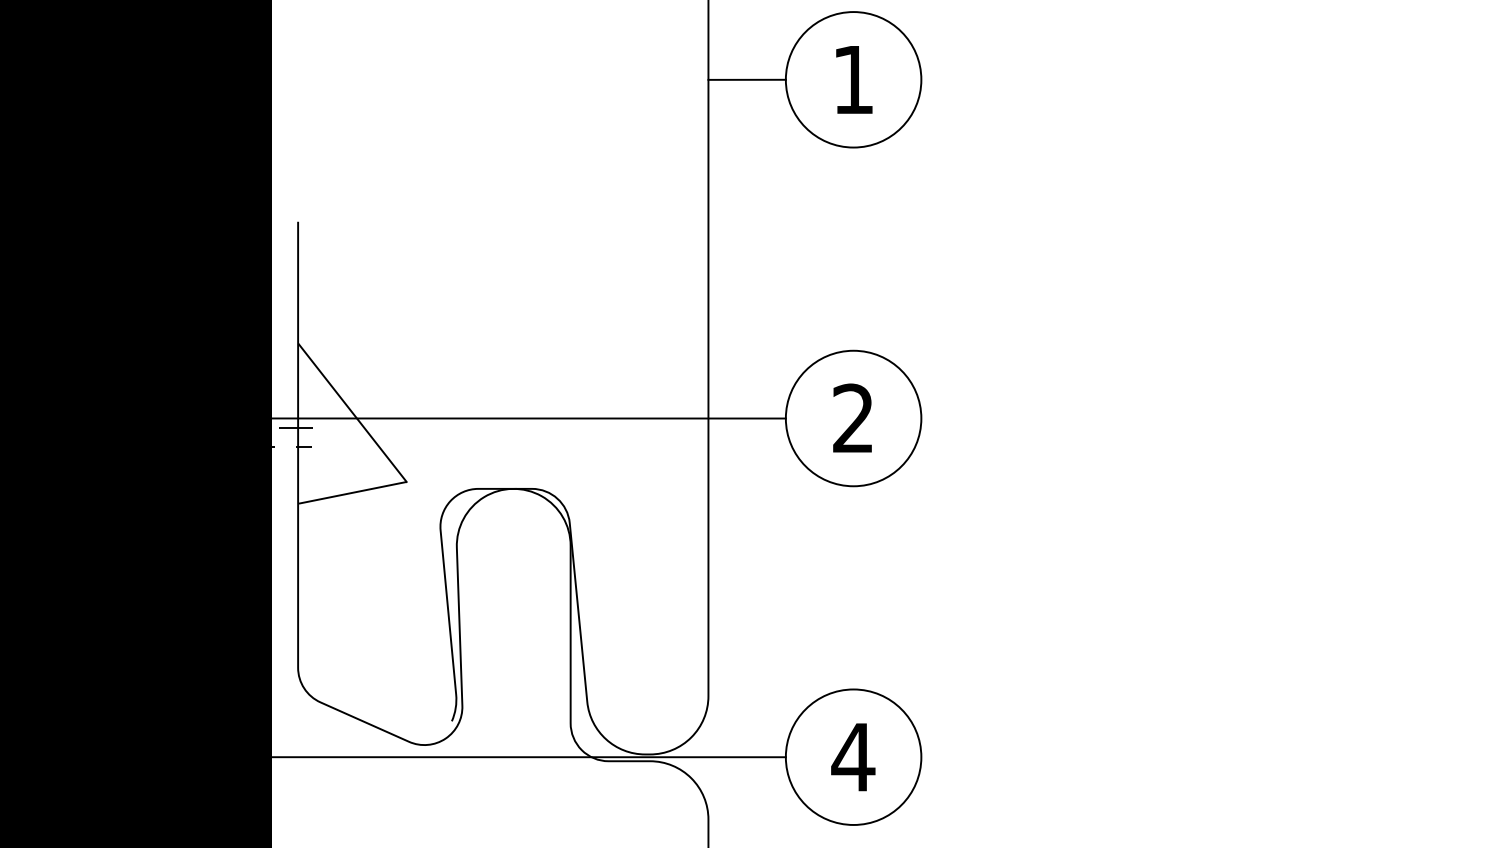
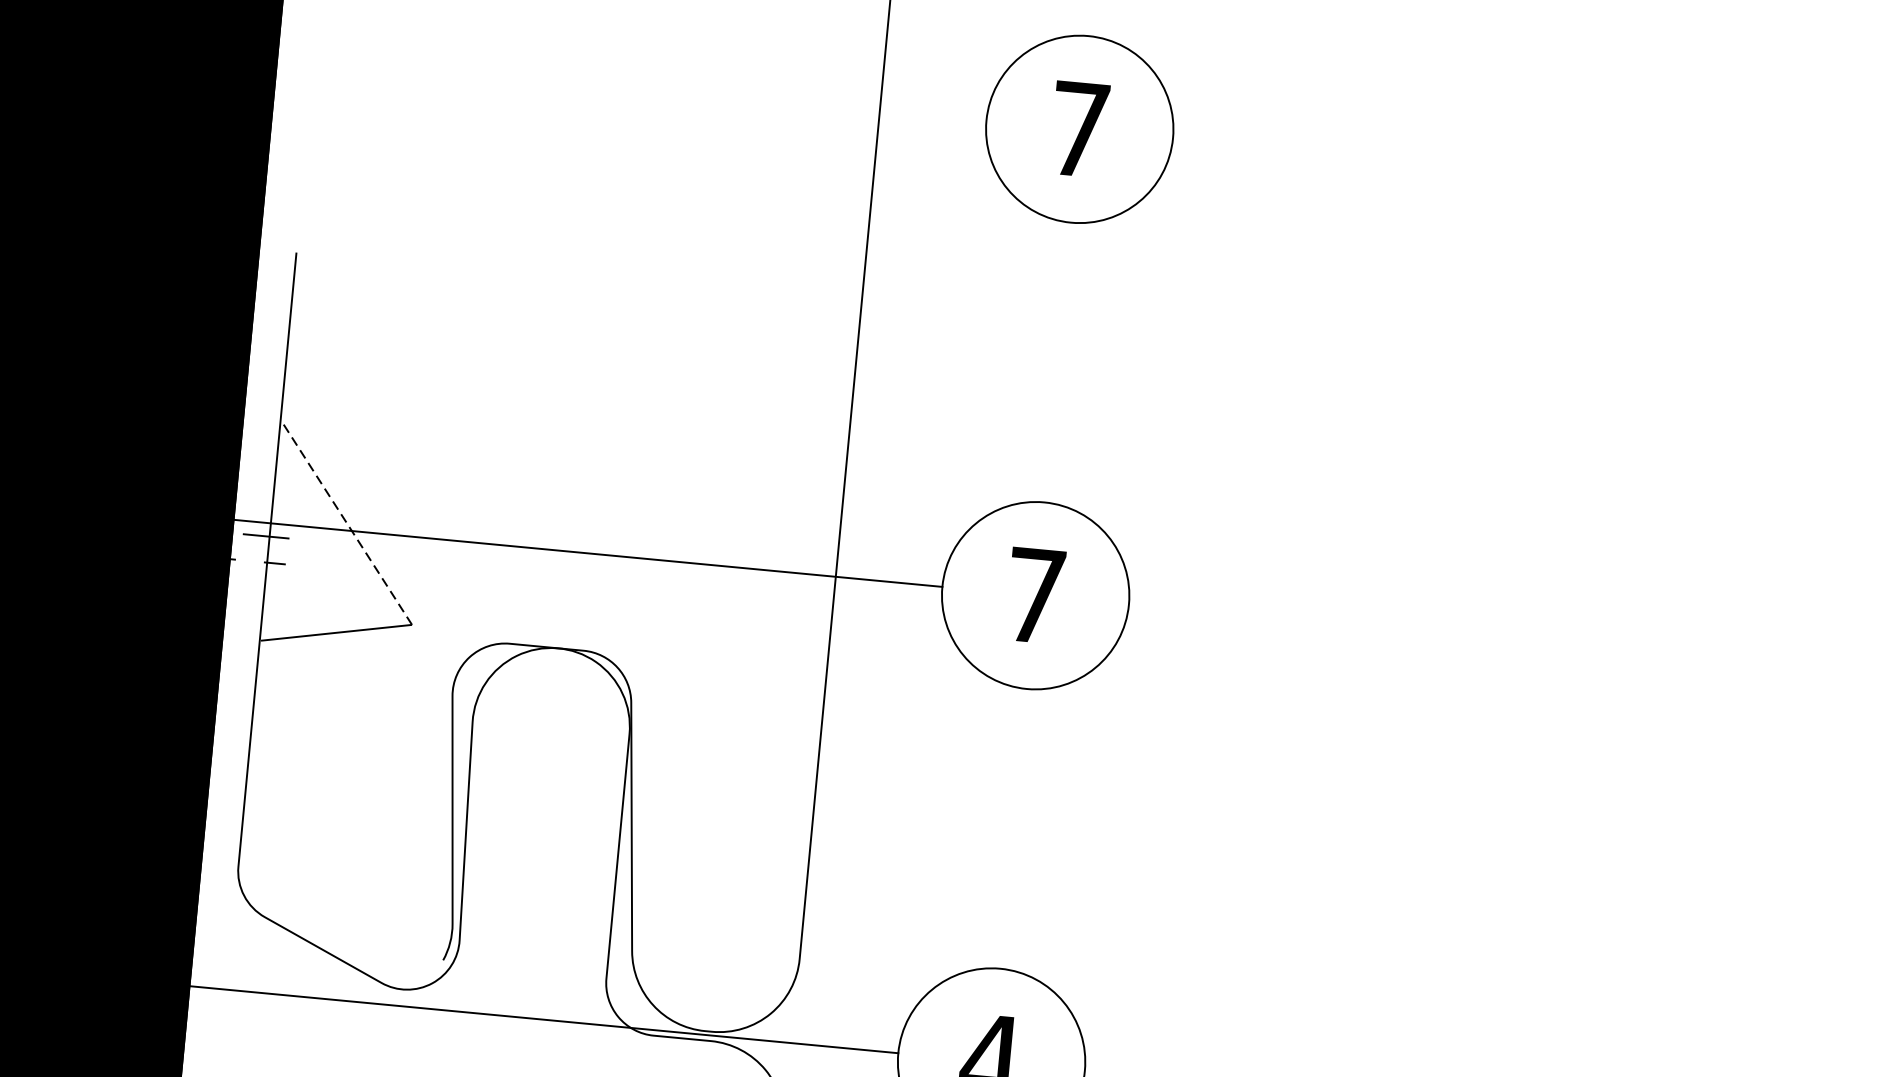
line: (746, 79) -> (932, 115), removed
text: (852, 79) -> (1078, 128), 1 -> 7
line: (352, 412) -> (346, 522), solid -> dashed
text: (852, 417) -> (1034, 594), 2 -> 7

